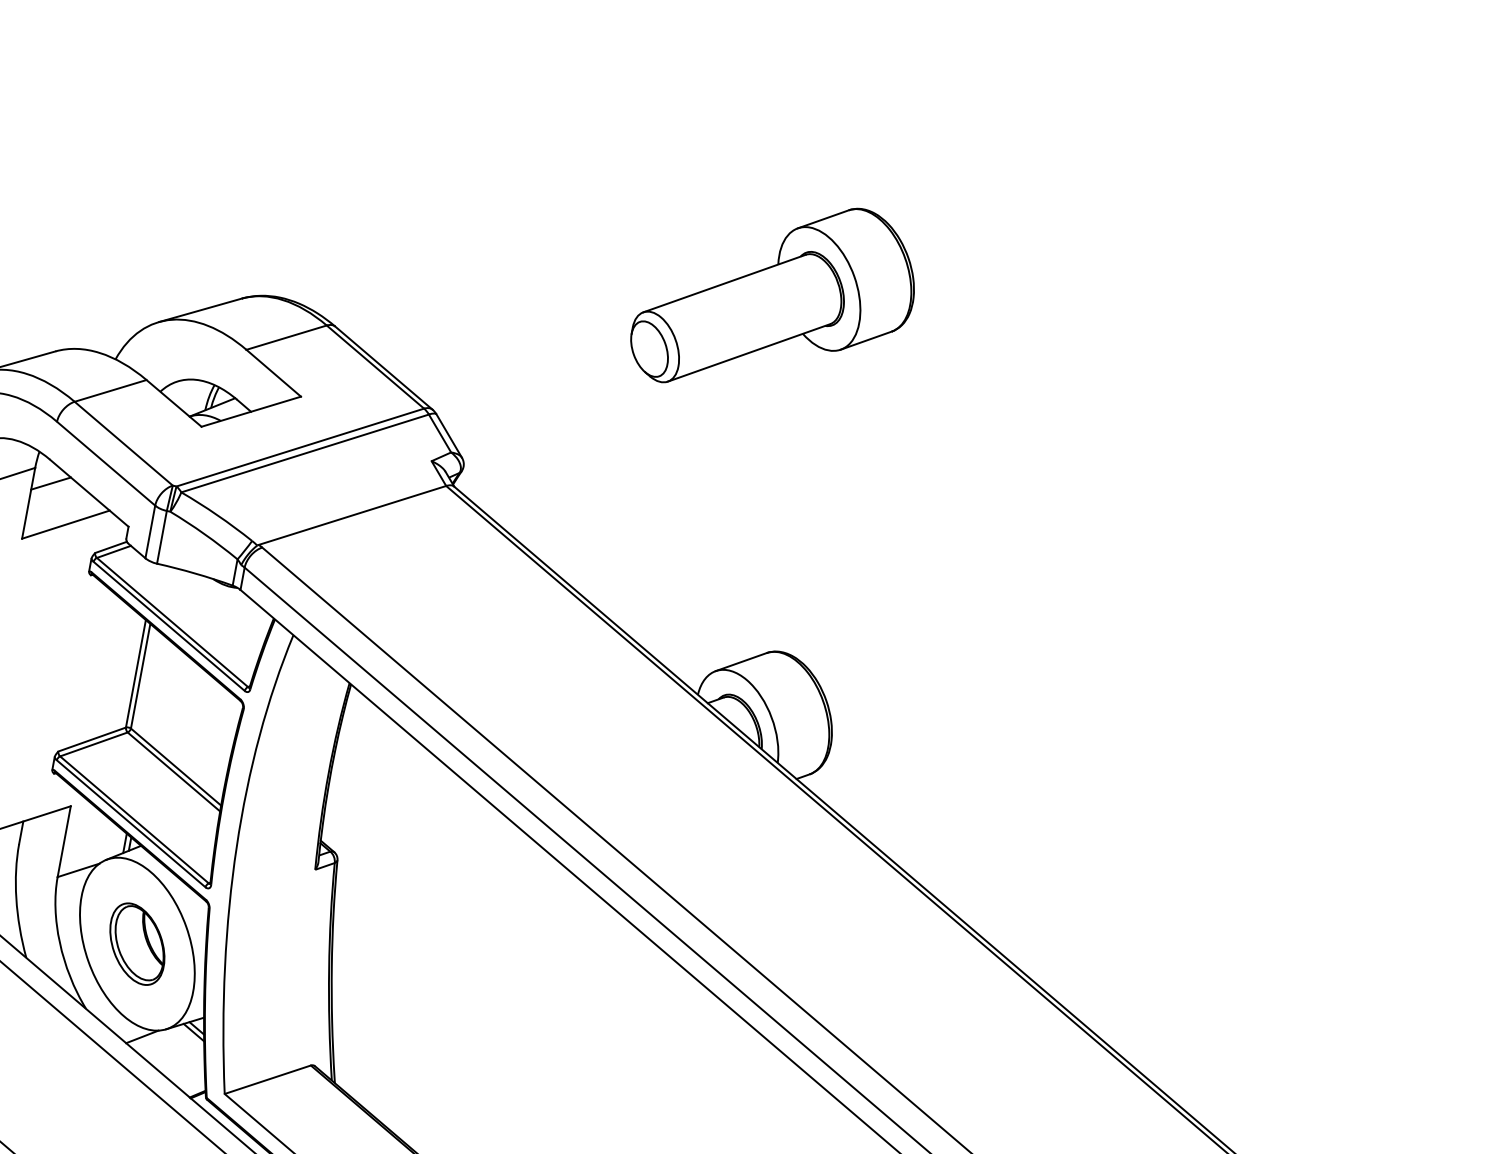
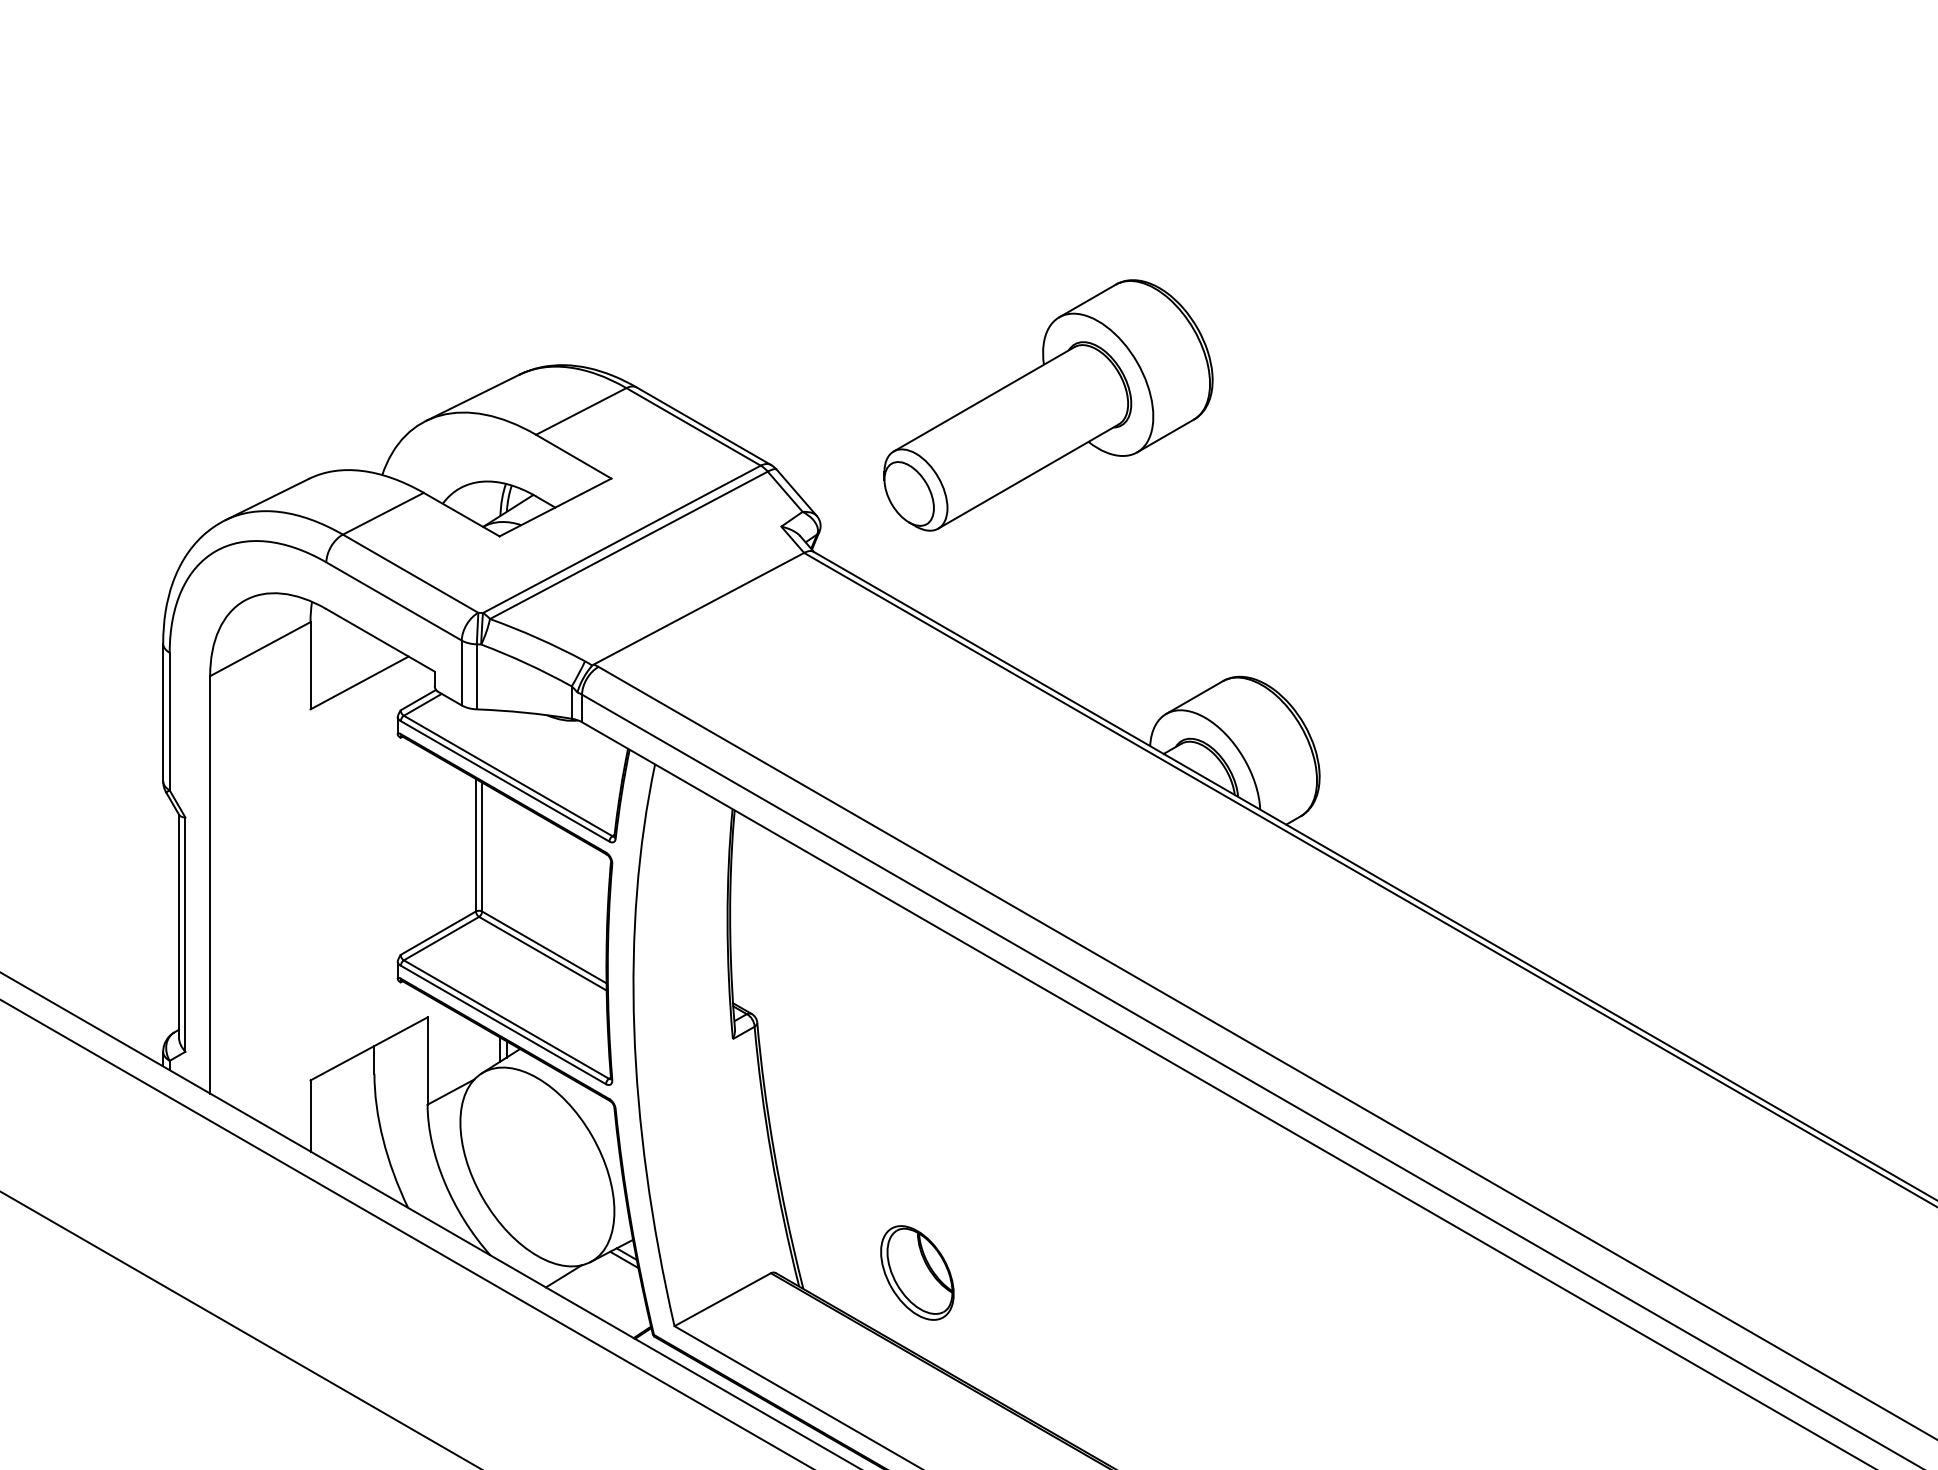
part: (775, 298) -> (1048, 405), moved
line: (50, 482) -> (332, 636), removed
part: (137, 943) -> (917, 1272), moved

